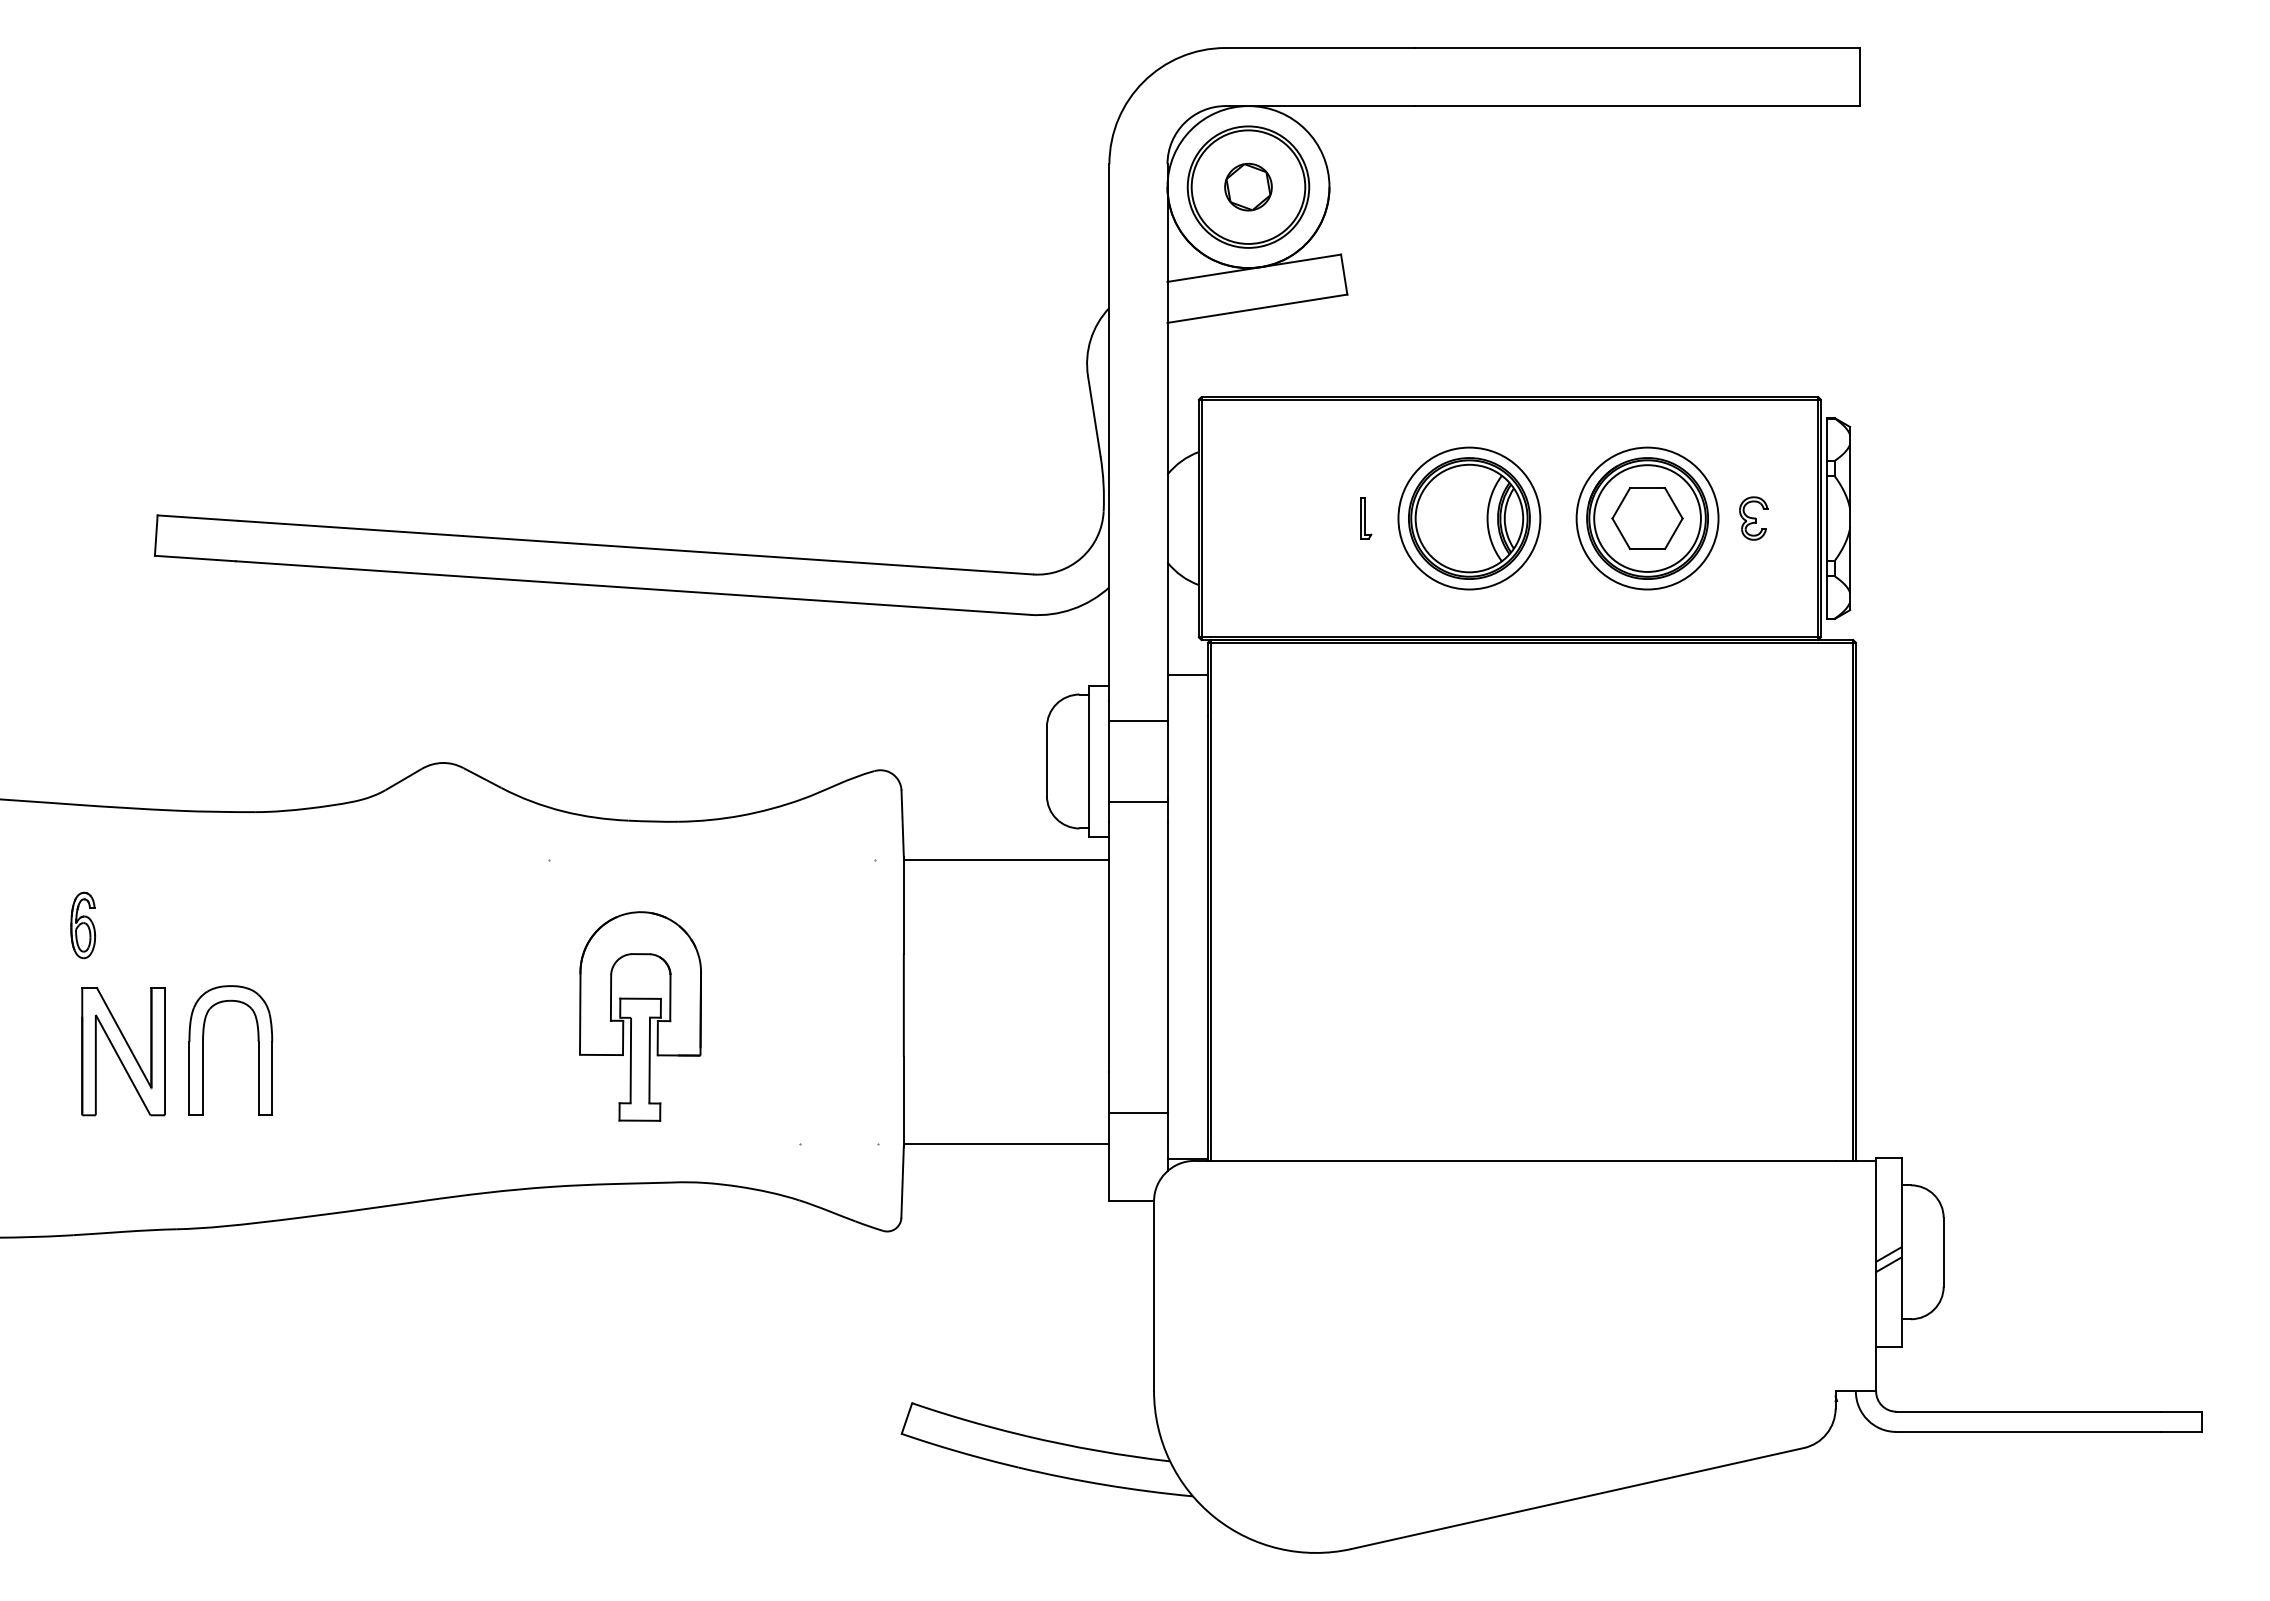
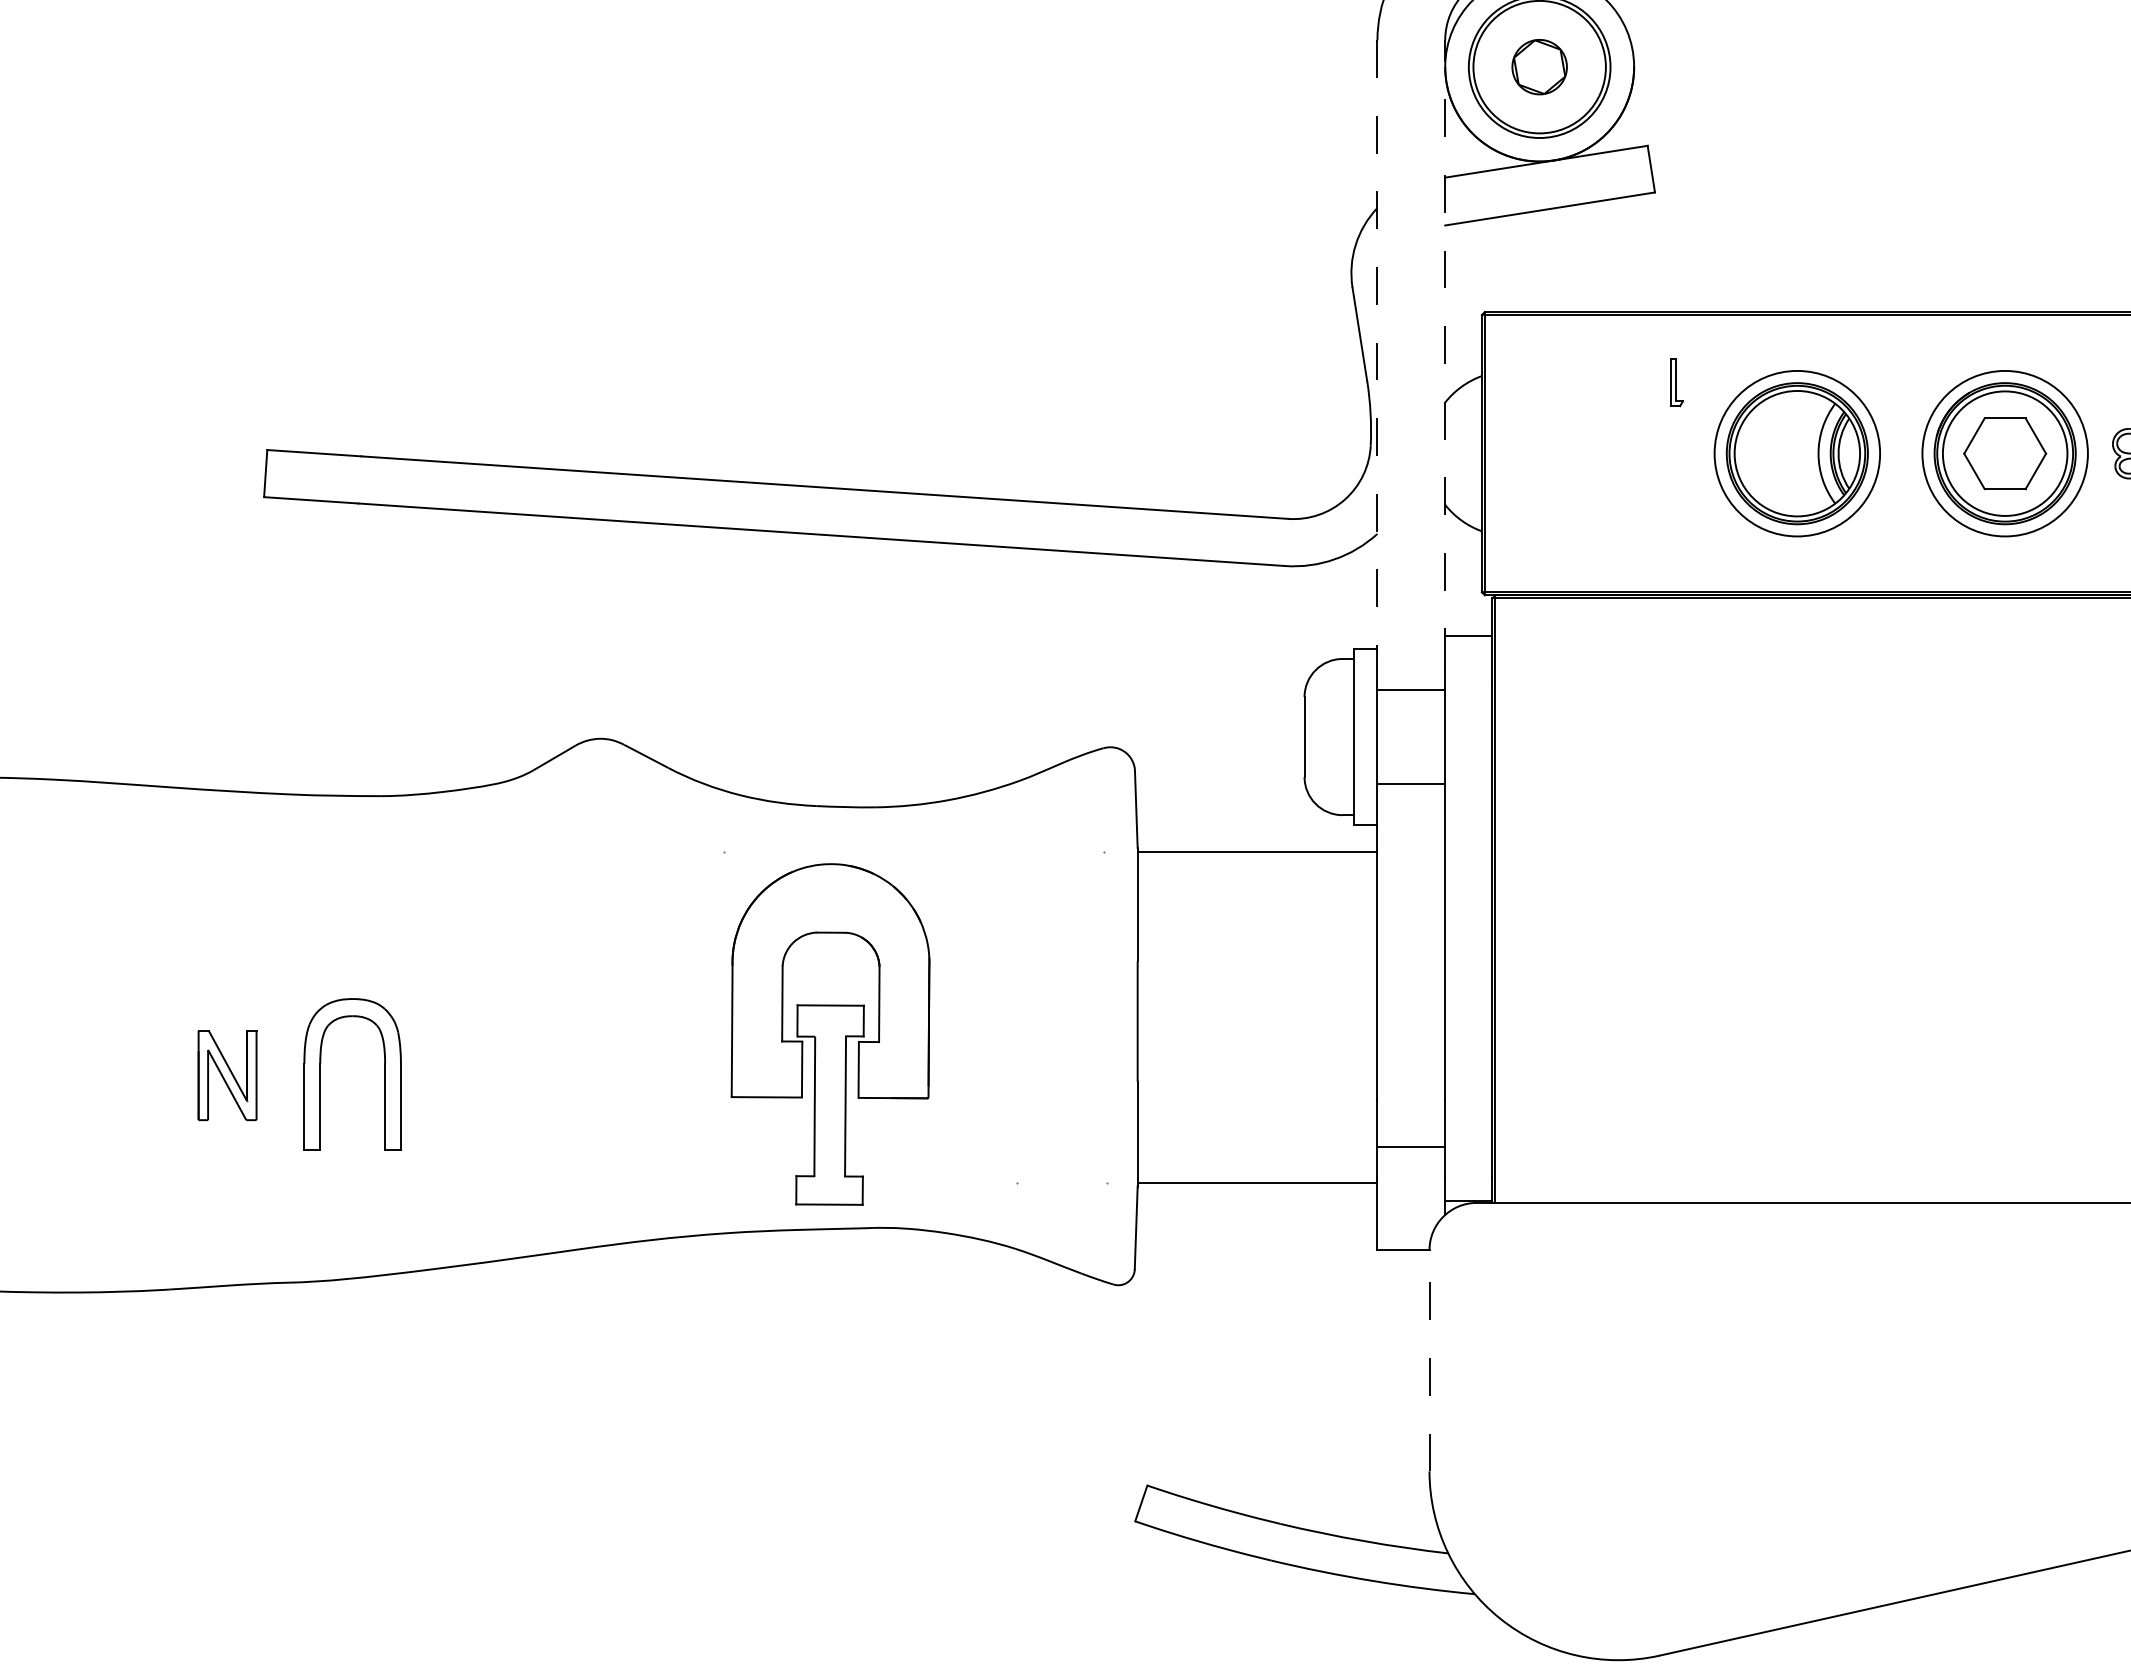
line: (1167, 431) -> (1445, 352), solid -> dashed
line: (1109, 432) -> (1377, 353), solid -> dashed
part: (1366, 518) -> (1677, 382), moved
part: (83, 925) -> (180, 928), removed
part: (640, 1016) -> (830, 1034), size x1.4
part: (123, 1051) -> (227, 1075), size x0.6
line: (1154, 1296) -> (1430, 1361), solid -> dashed

